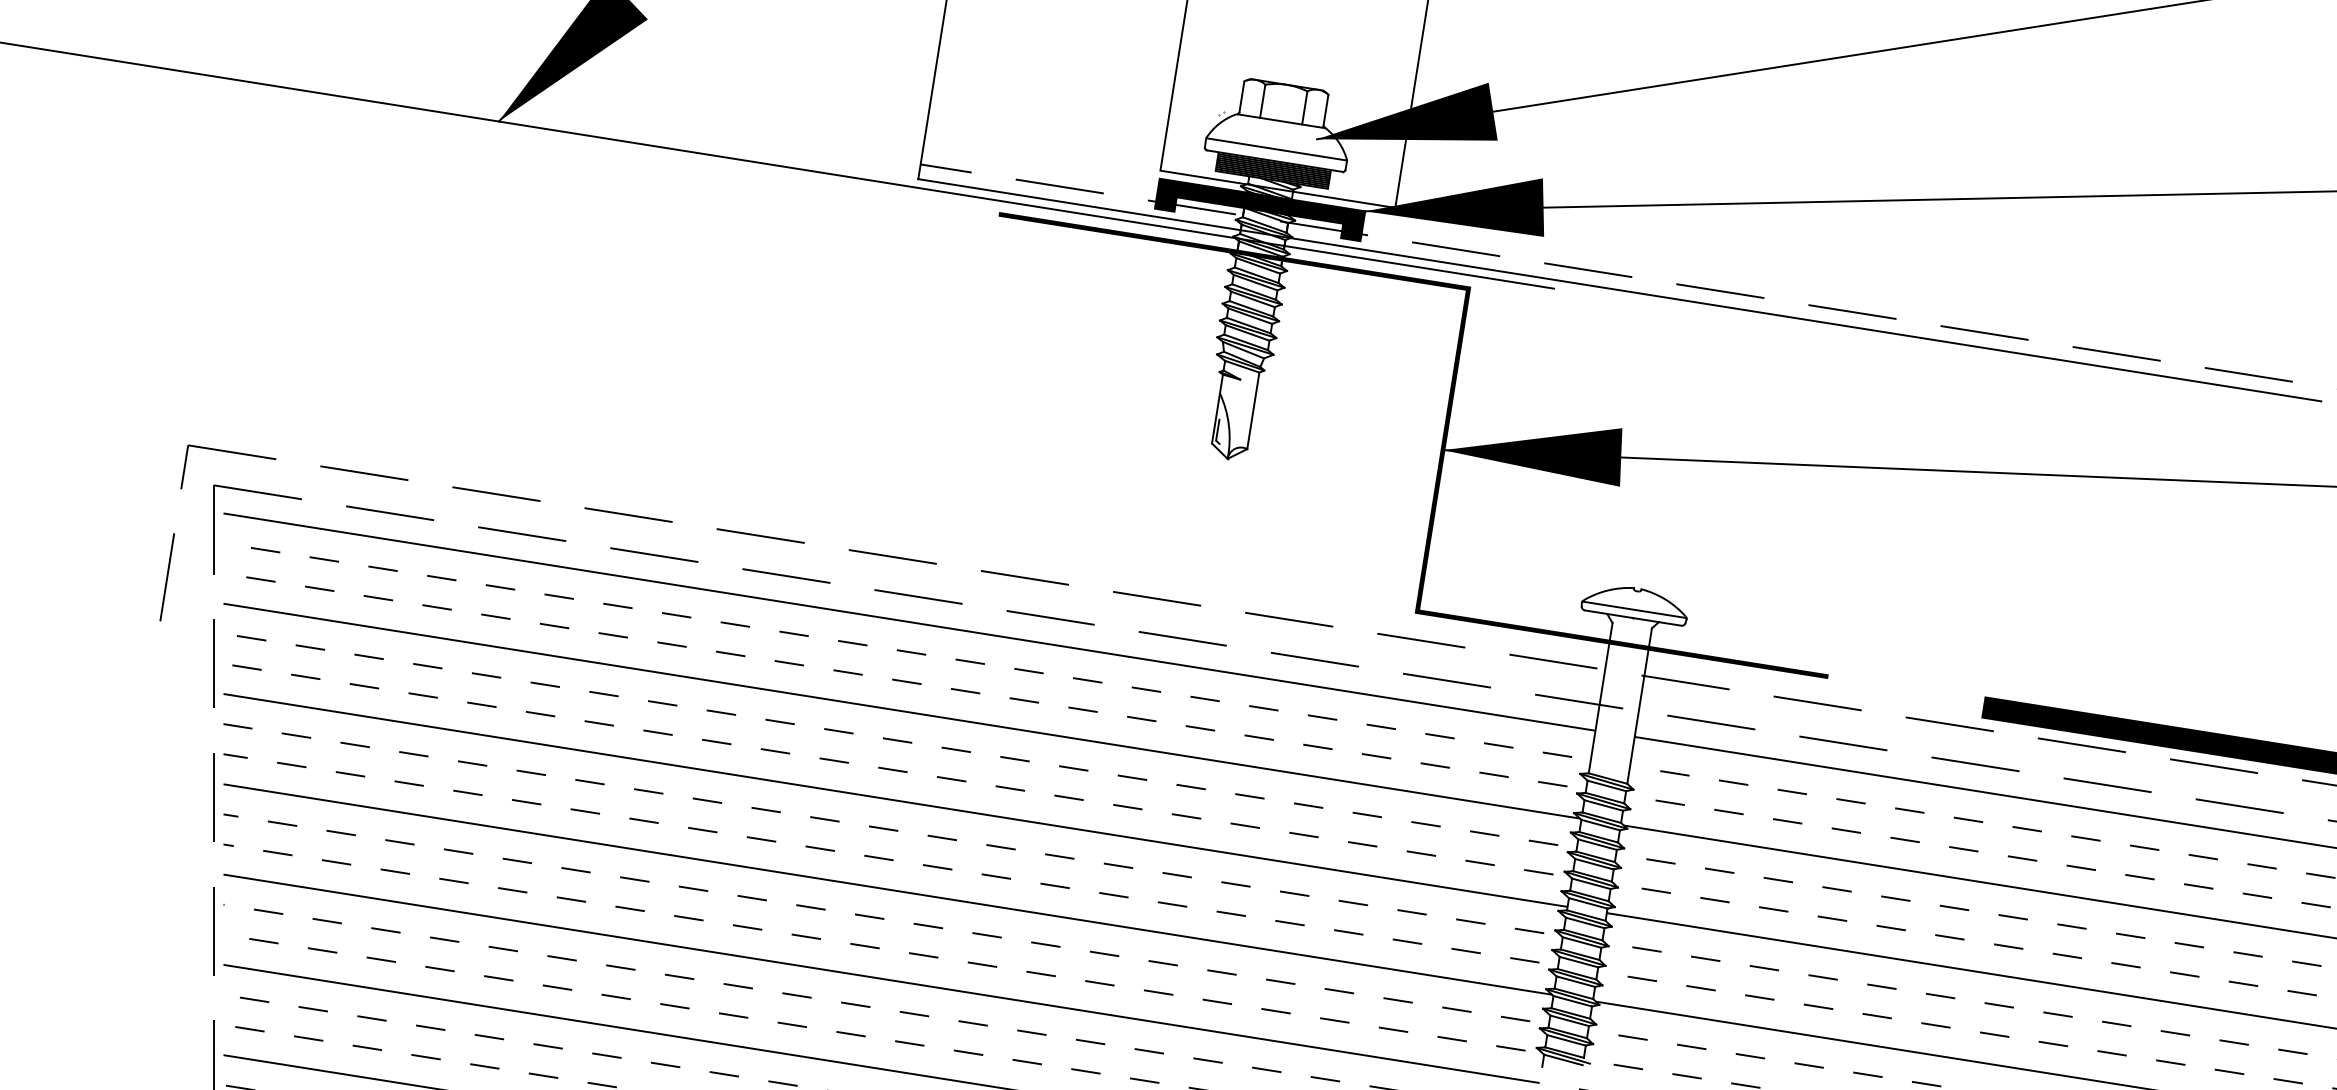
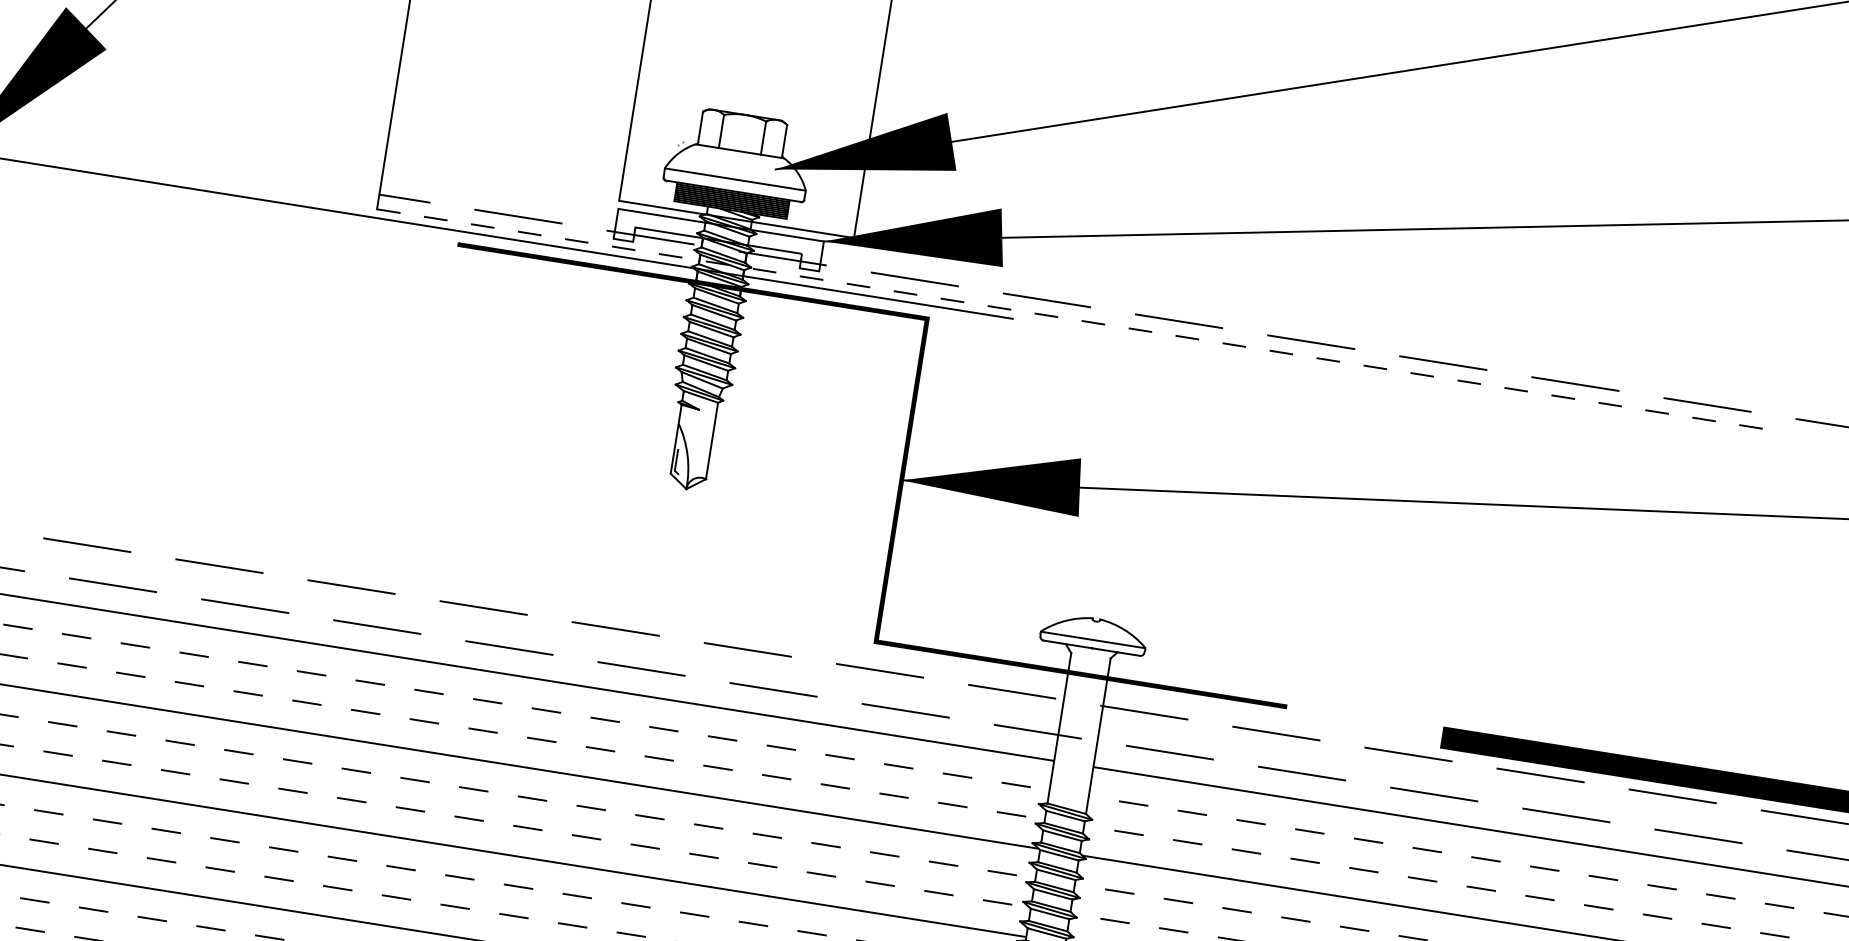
fill: (1259, 209) -> (718, 239), removed
line: (1620, 290) -> (1079, 320), solid -> dashed

